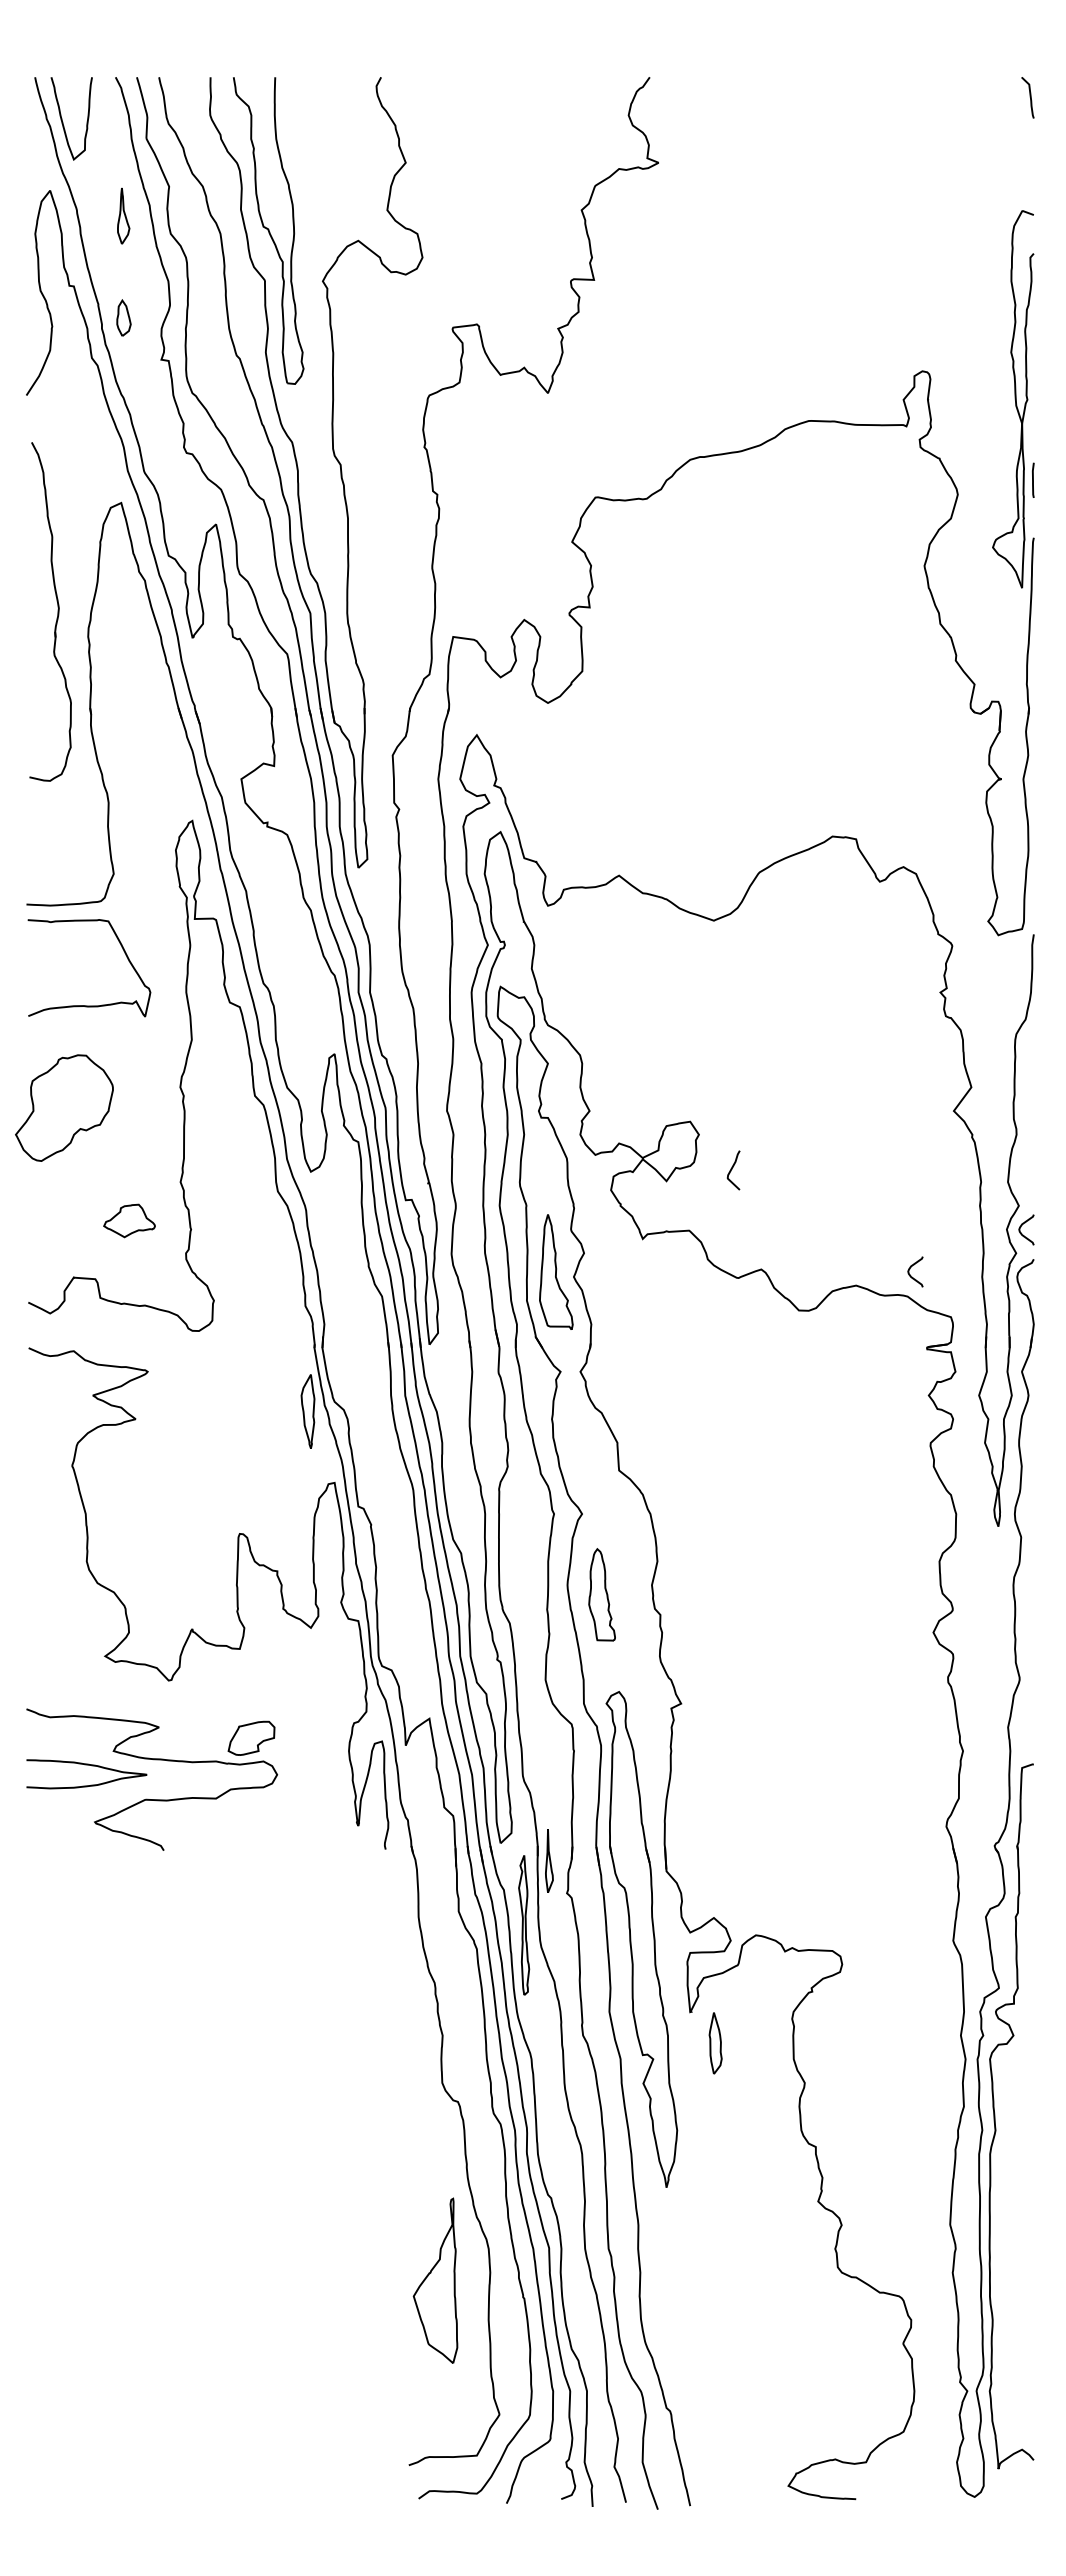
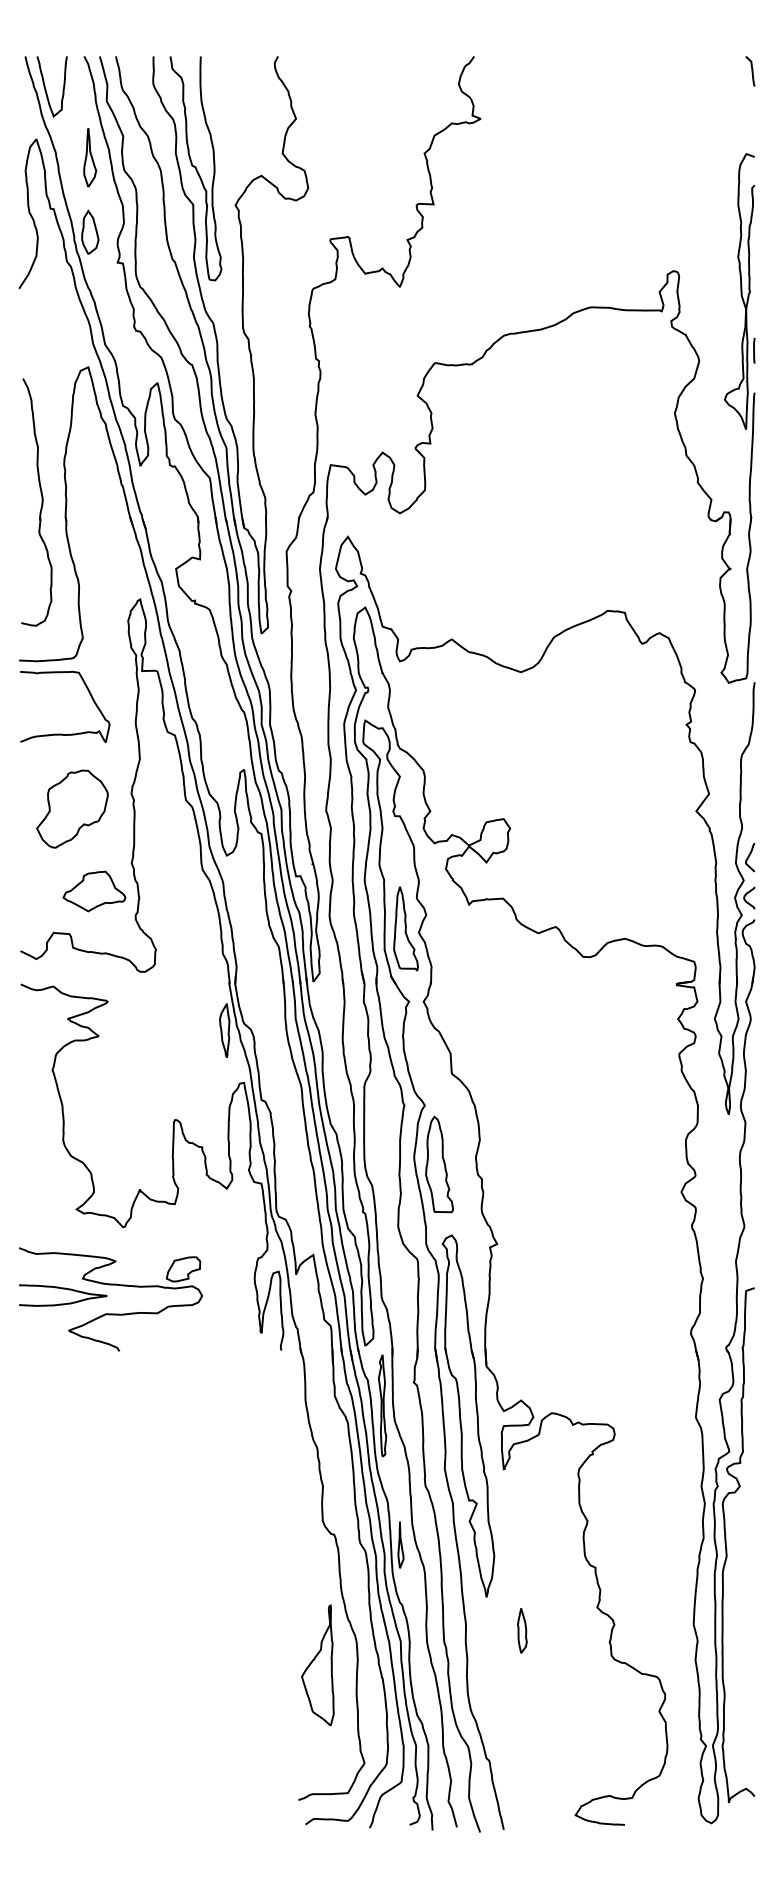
part: (123, 215) -> (89, 157), size x1.43
part: (123, 317) -> (89, 231), size x1.67
part: (57, 611) -> (41, 502), moved
part: (64, 1107) -> (72, 808), moved
curve: (732, 1169) -> (749, 856), moved
part: (129, 1220) -> (94, 891), size x1.67
curve: (910, 1269) -> (664, 926), removed
part: (601, 1594) -> (439, 1164), size x1.43
part: (549, 1860) -> (401, 1544), moved
part: (715, 2043) -> (522, 1630), moved

